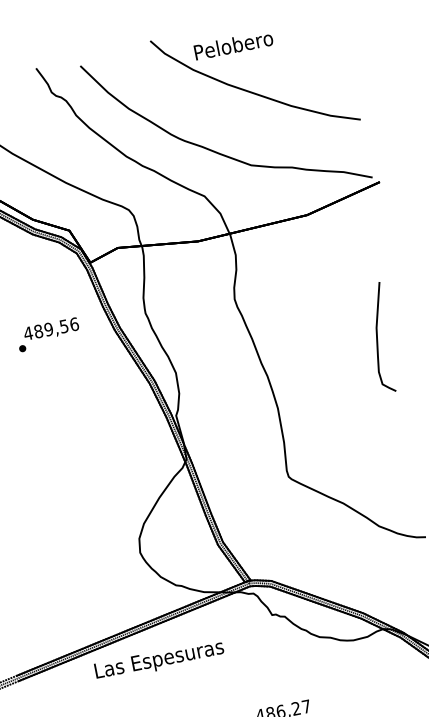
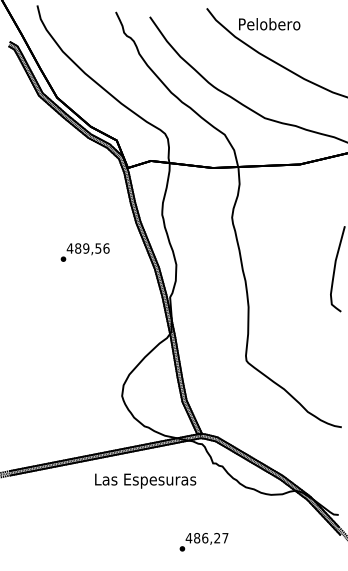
text: (47, 334) -> (84, 252), moved
text: (159, 659) -> (145, 480), moved

